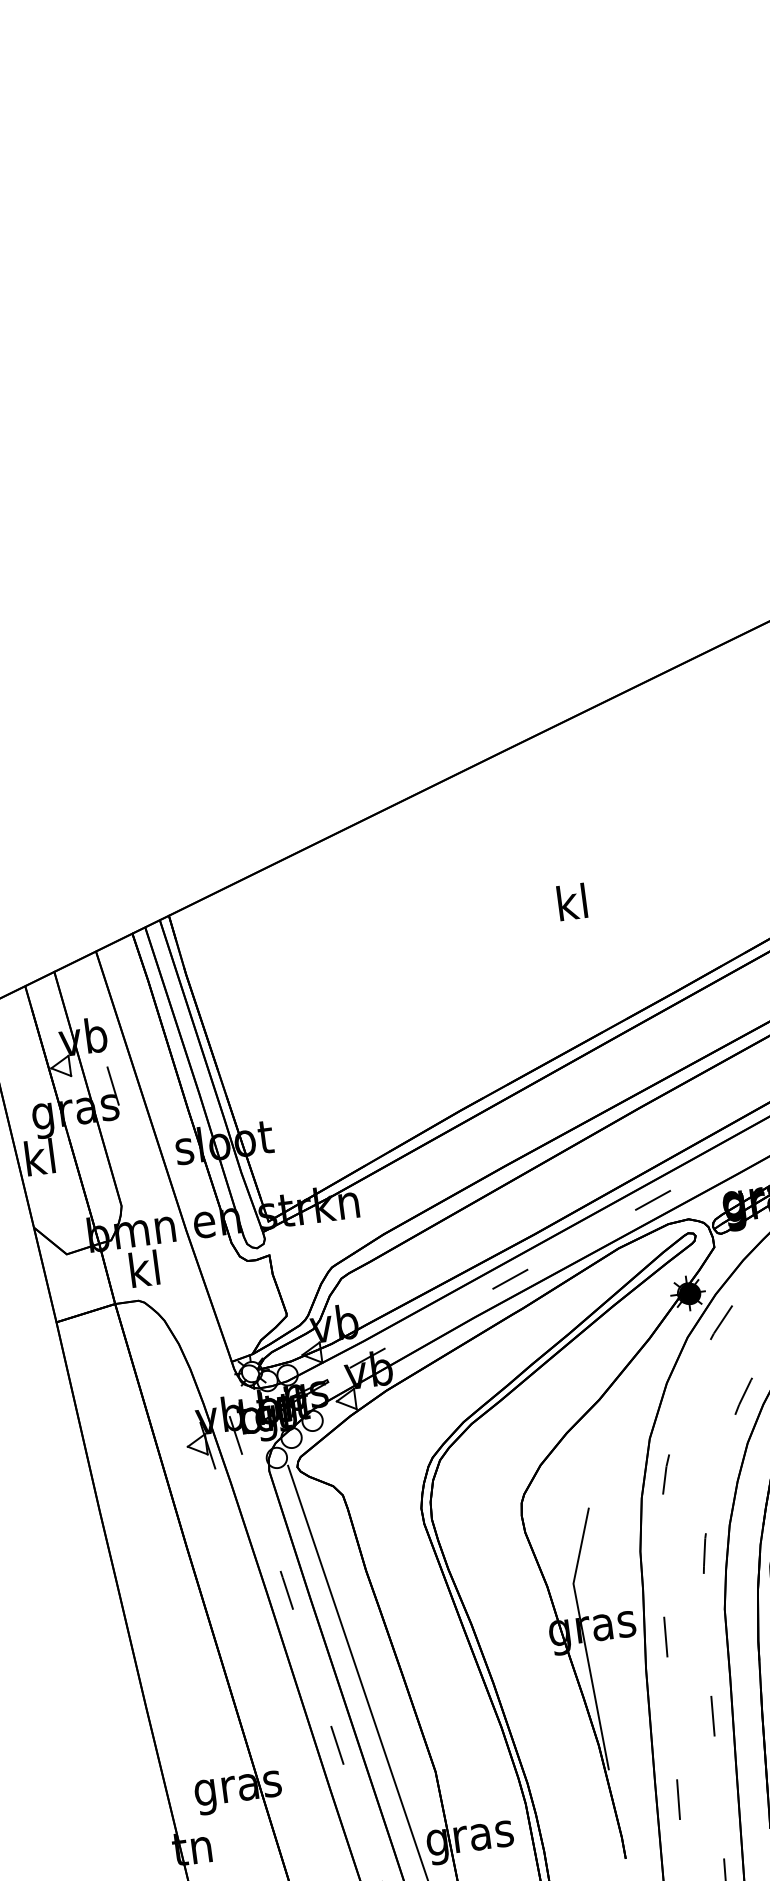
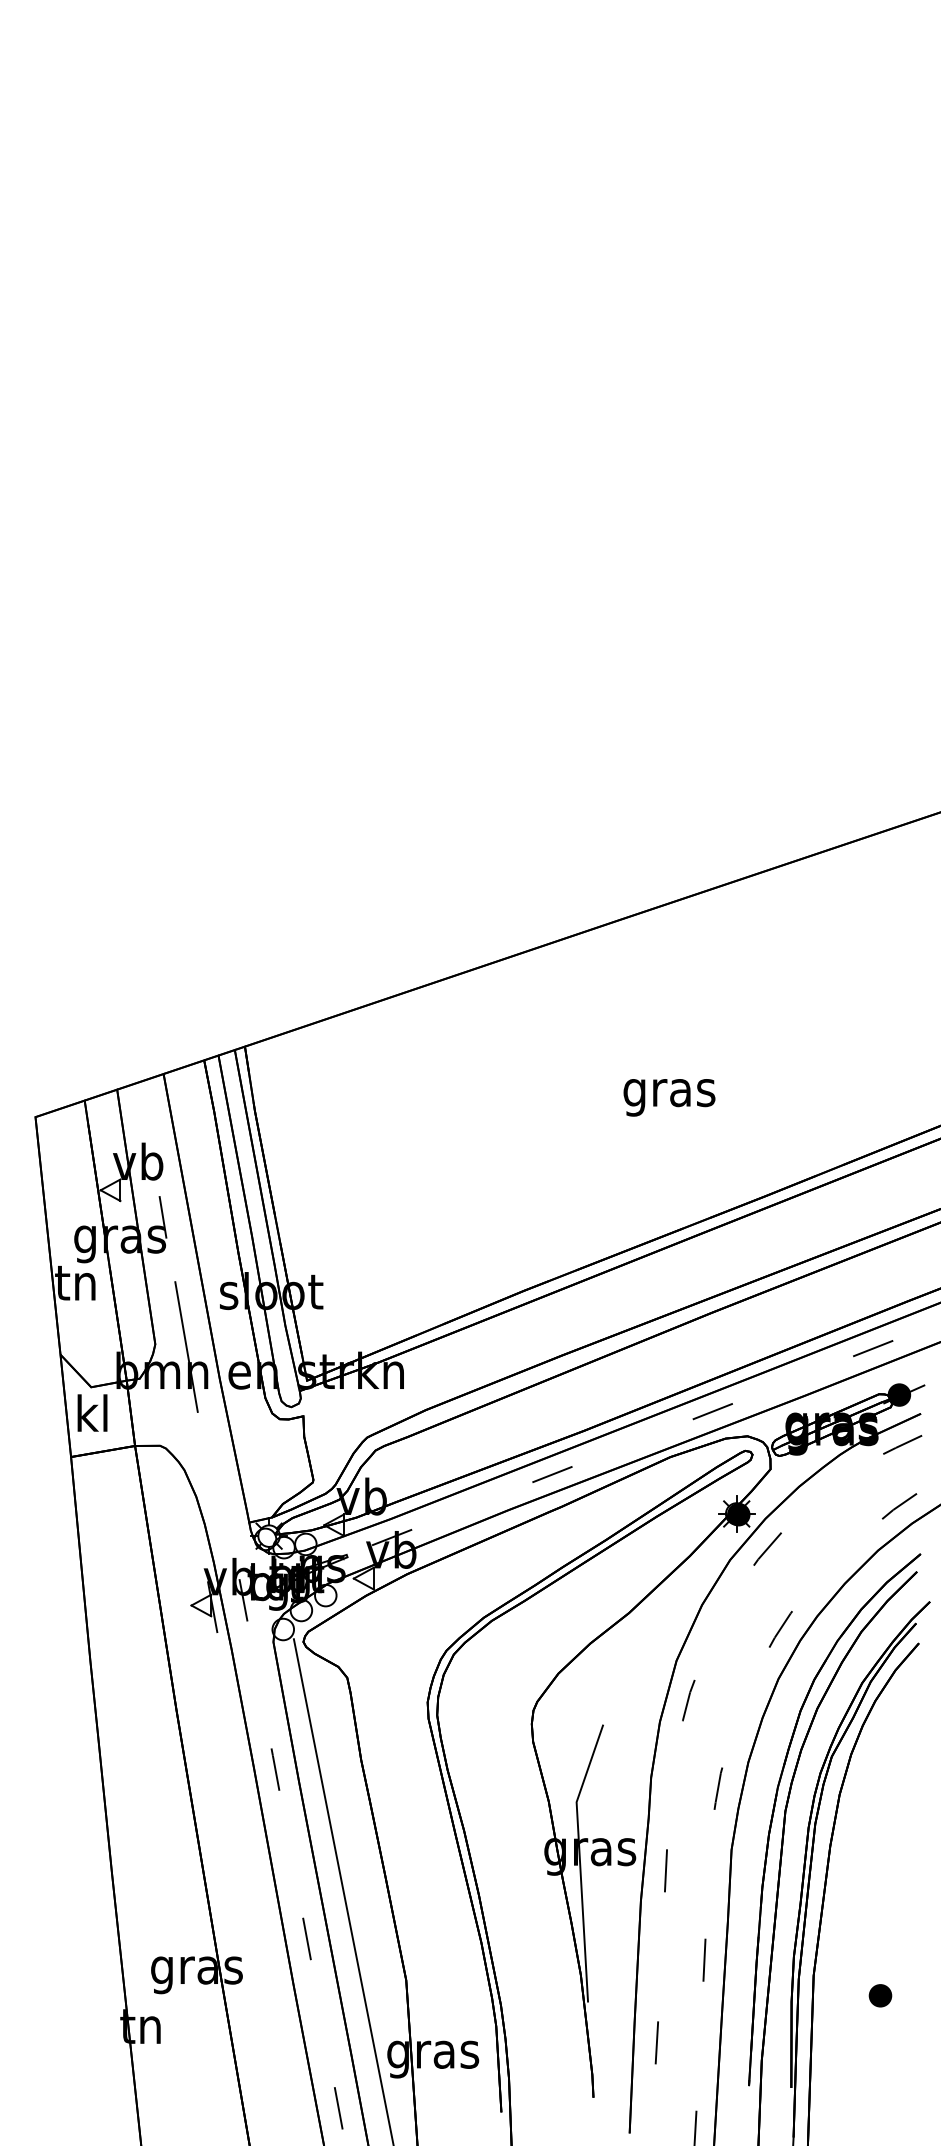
text: (572, 906) -> (669, 1092), kl -> gras
text: (38, 1157) -> (75, 1281), kl -> tn
line: (151, 1204) -> (186, 1346), added
text: (144, 1268) -> (92, 1412), moved

